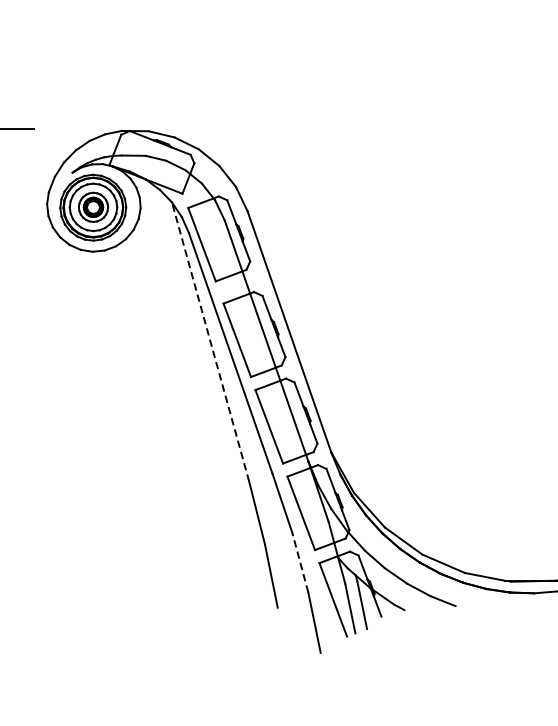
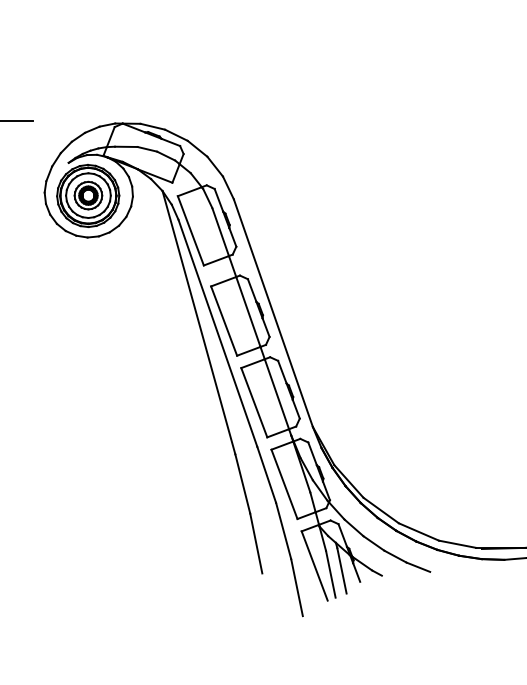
line: (210, 341) -> (198, 322), dashed -> solid
line: (300, 562) -> (283, 530), dashed -> solid

